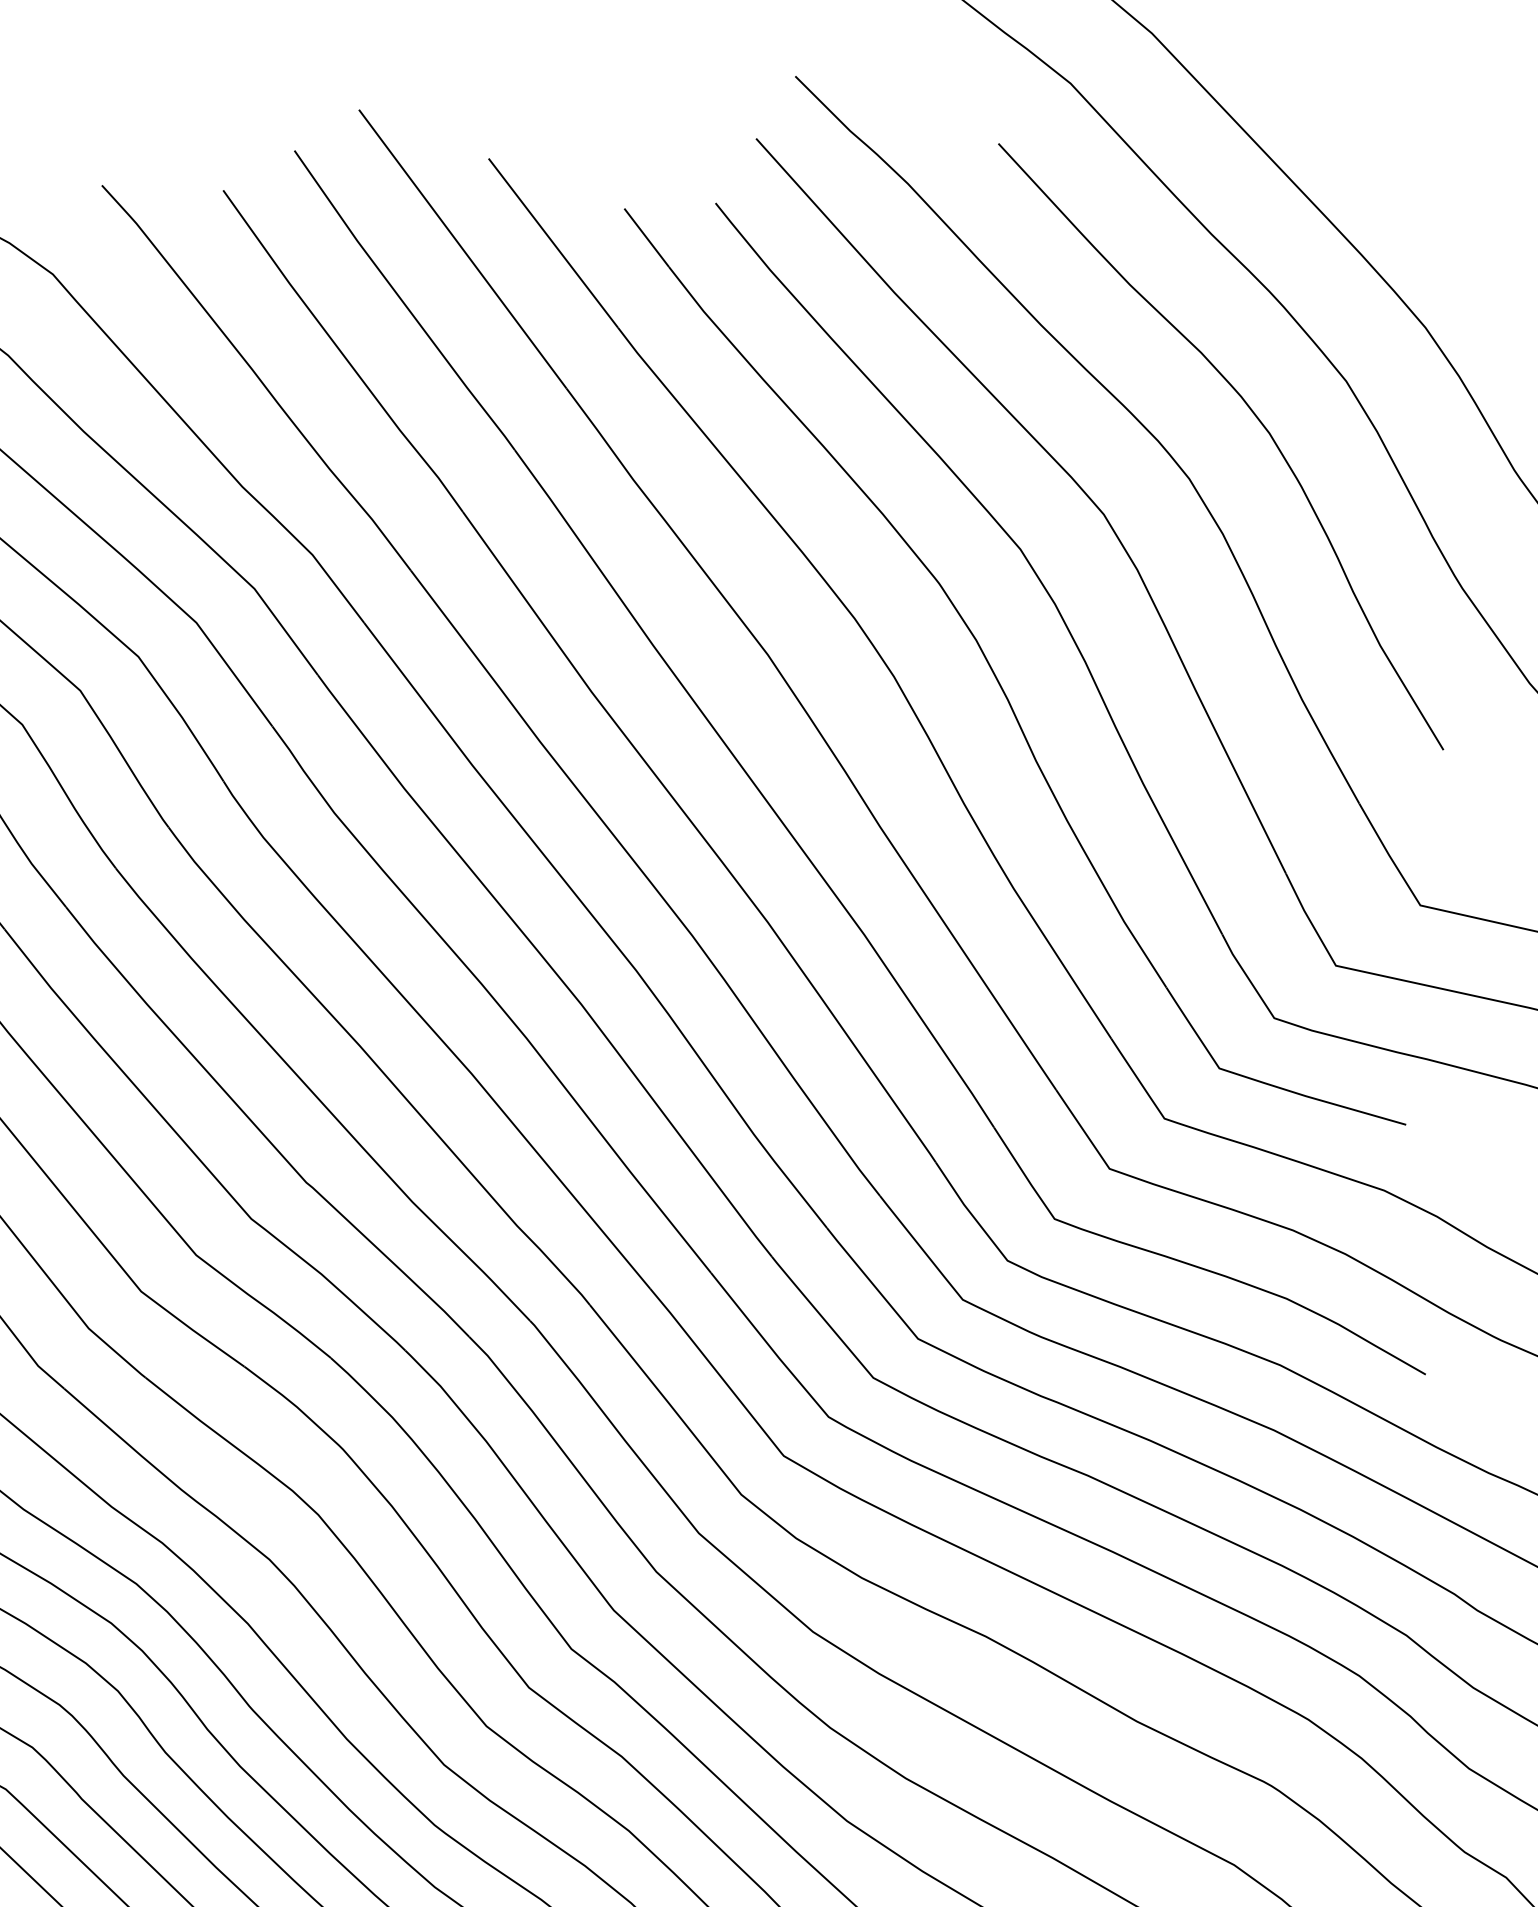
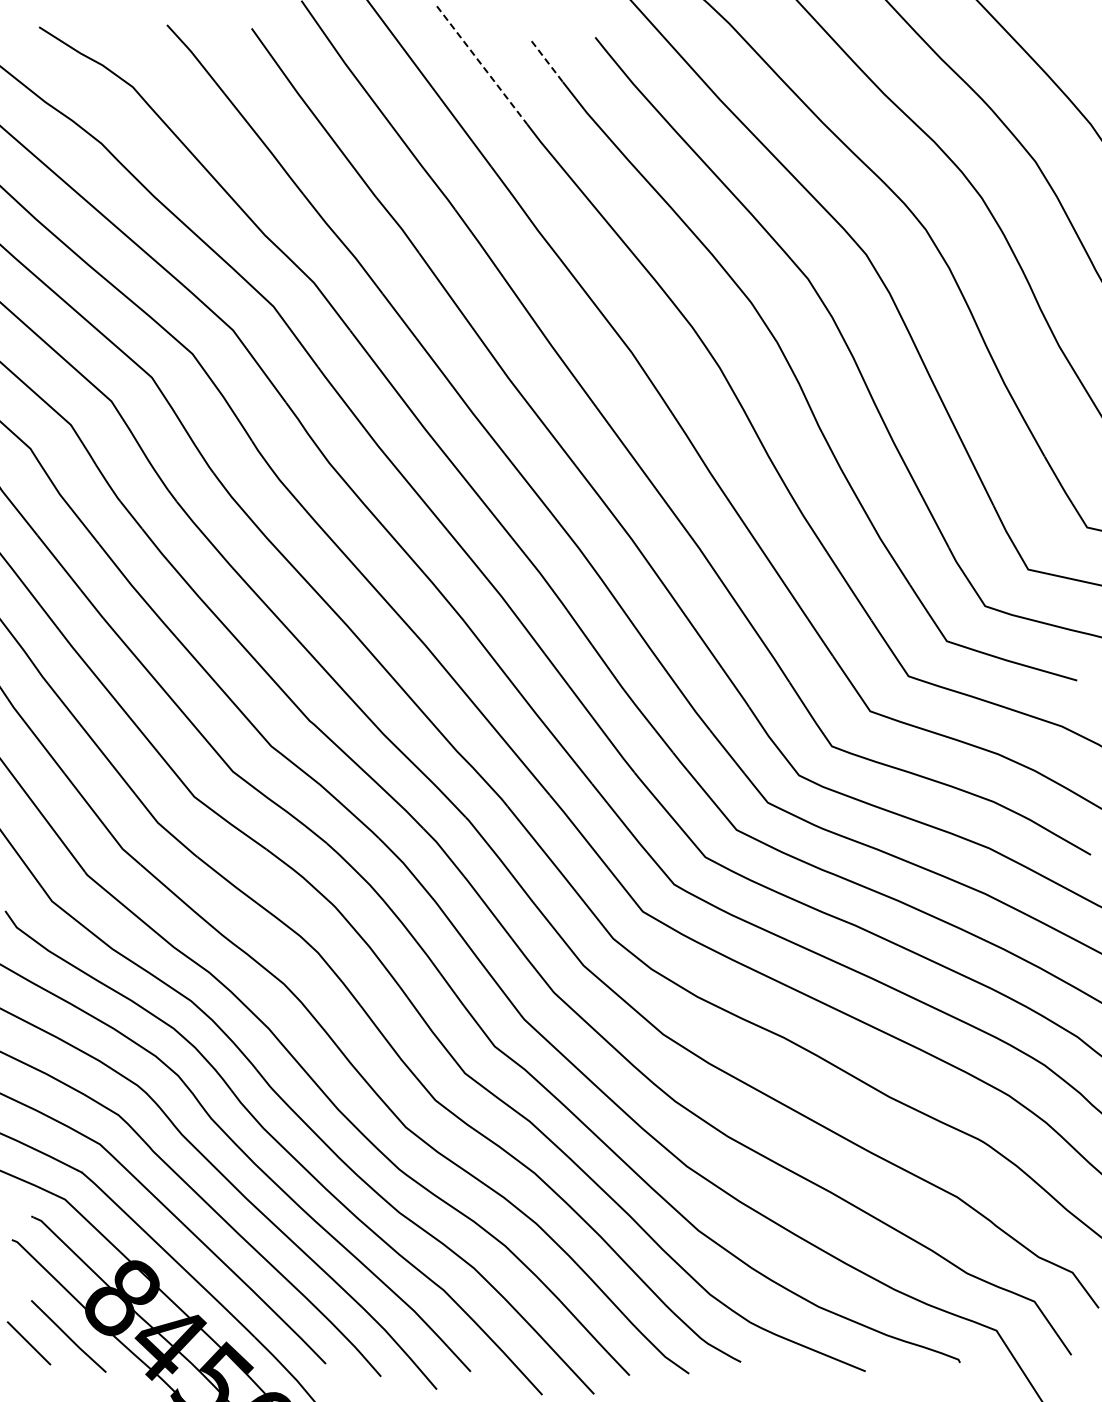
line: (647, 237) -> (547, 61), solid -> dashed
line: (553, 243) -> (482, 65), solid -> dashed

